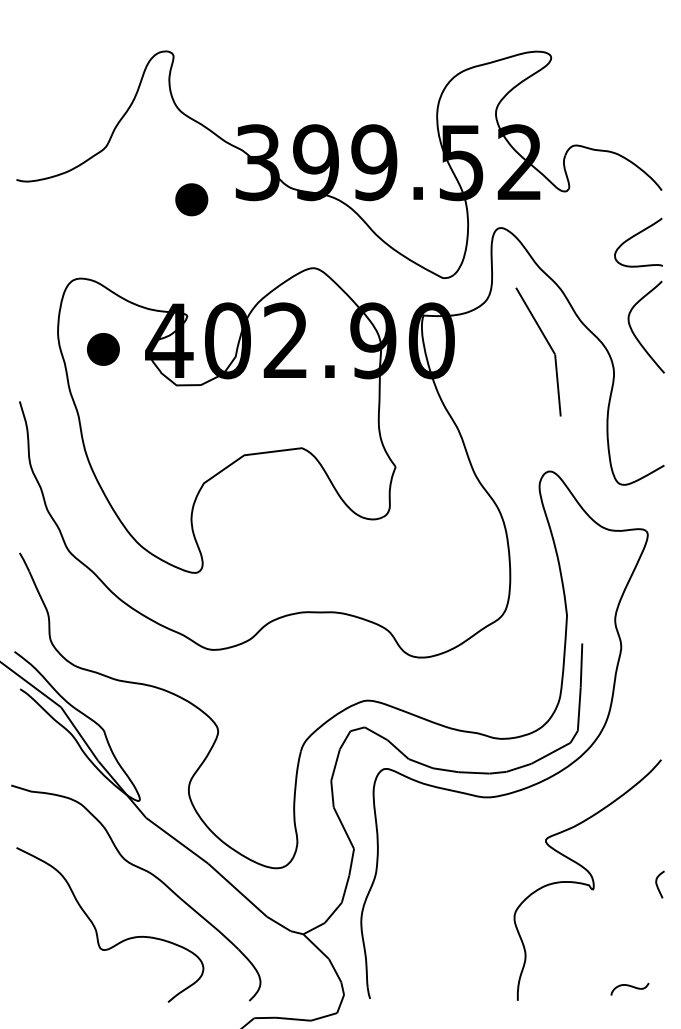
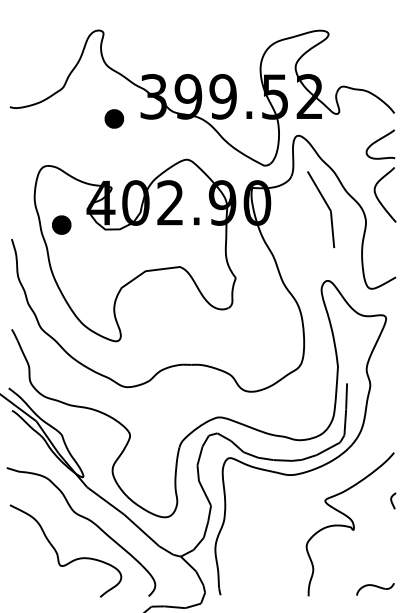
part: (103, 348) -> (61, 224), moved
curve: (658, 883) -> (392, 500), moved
part: (629, 989) -> (375, 589), size x1.67

